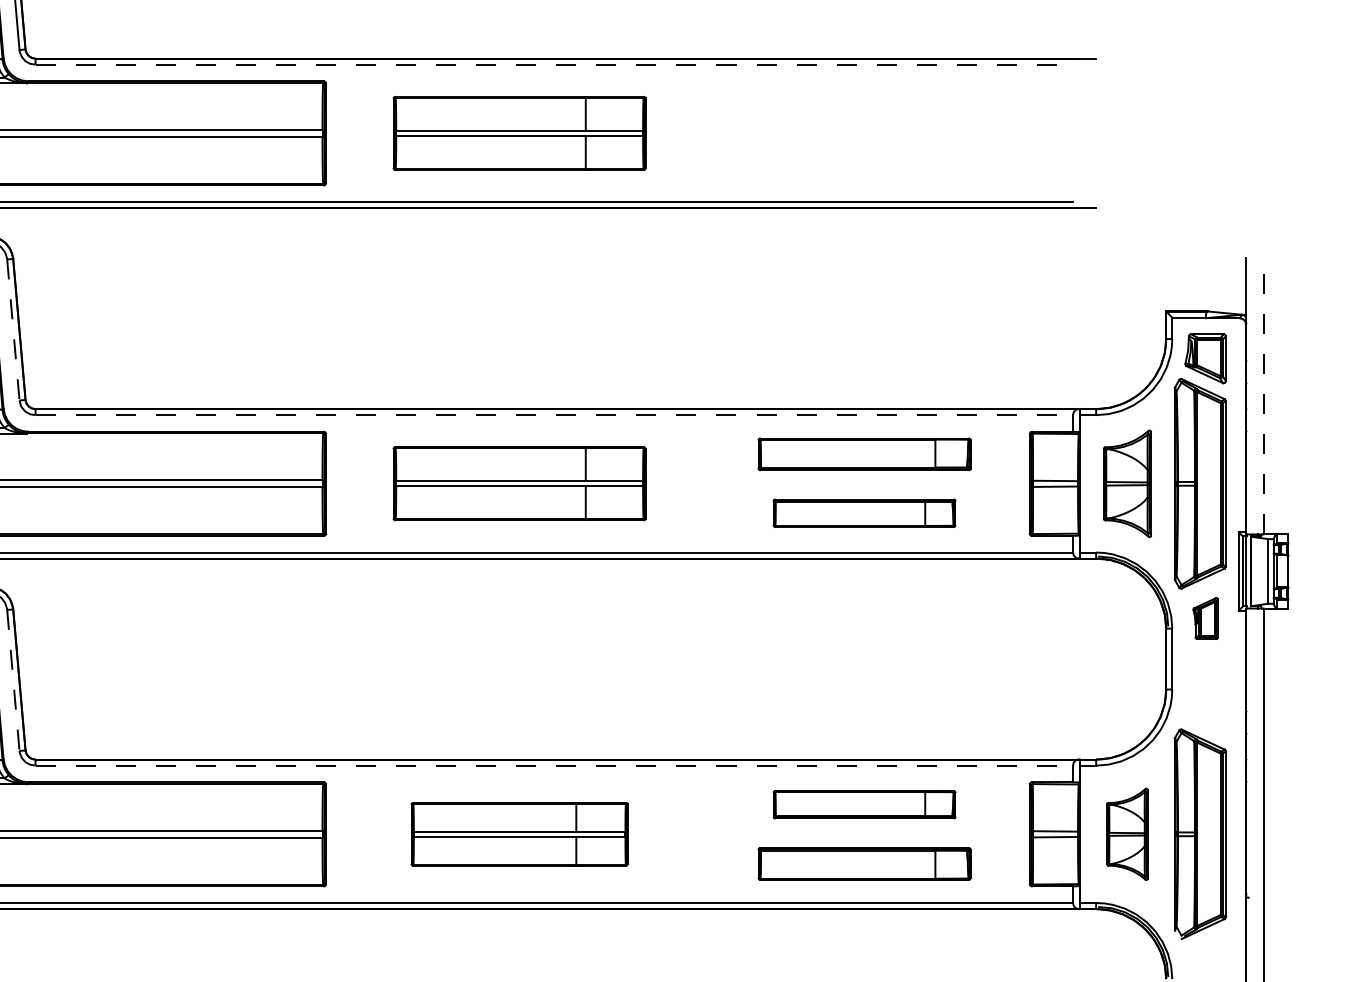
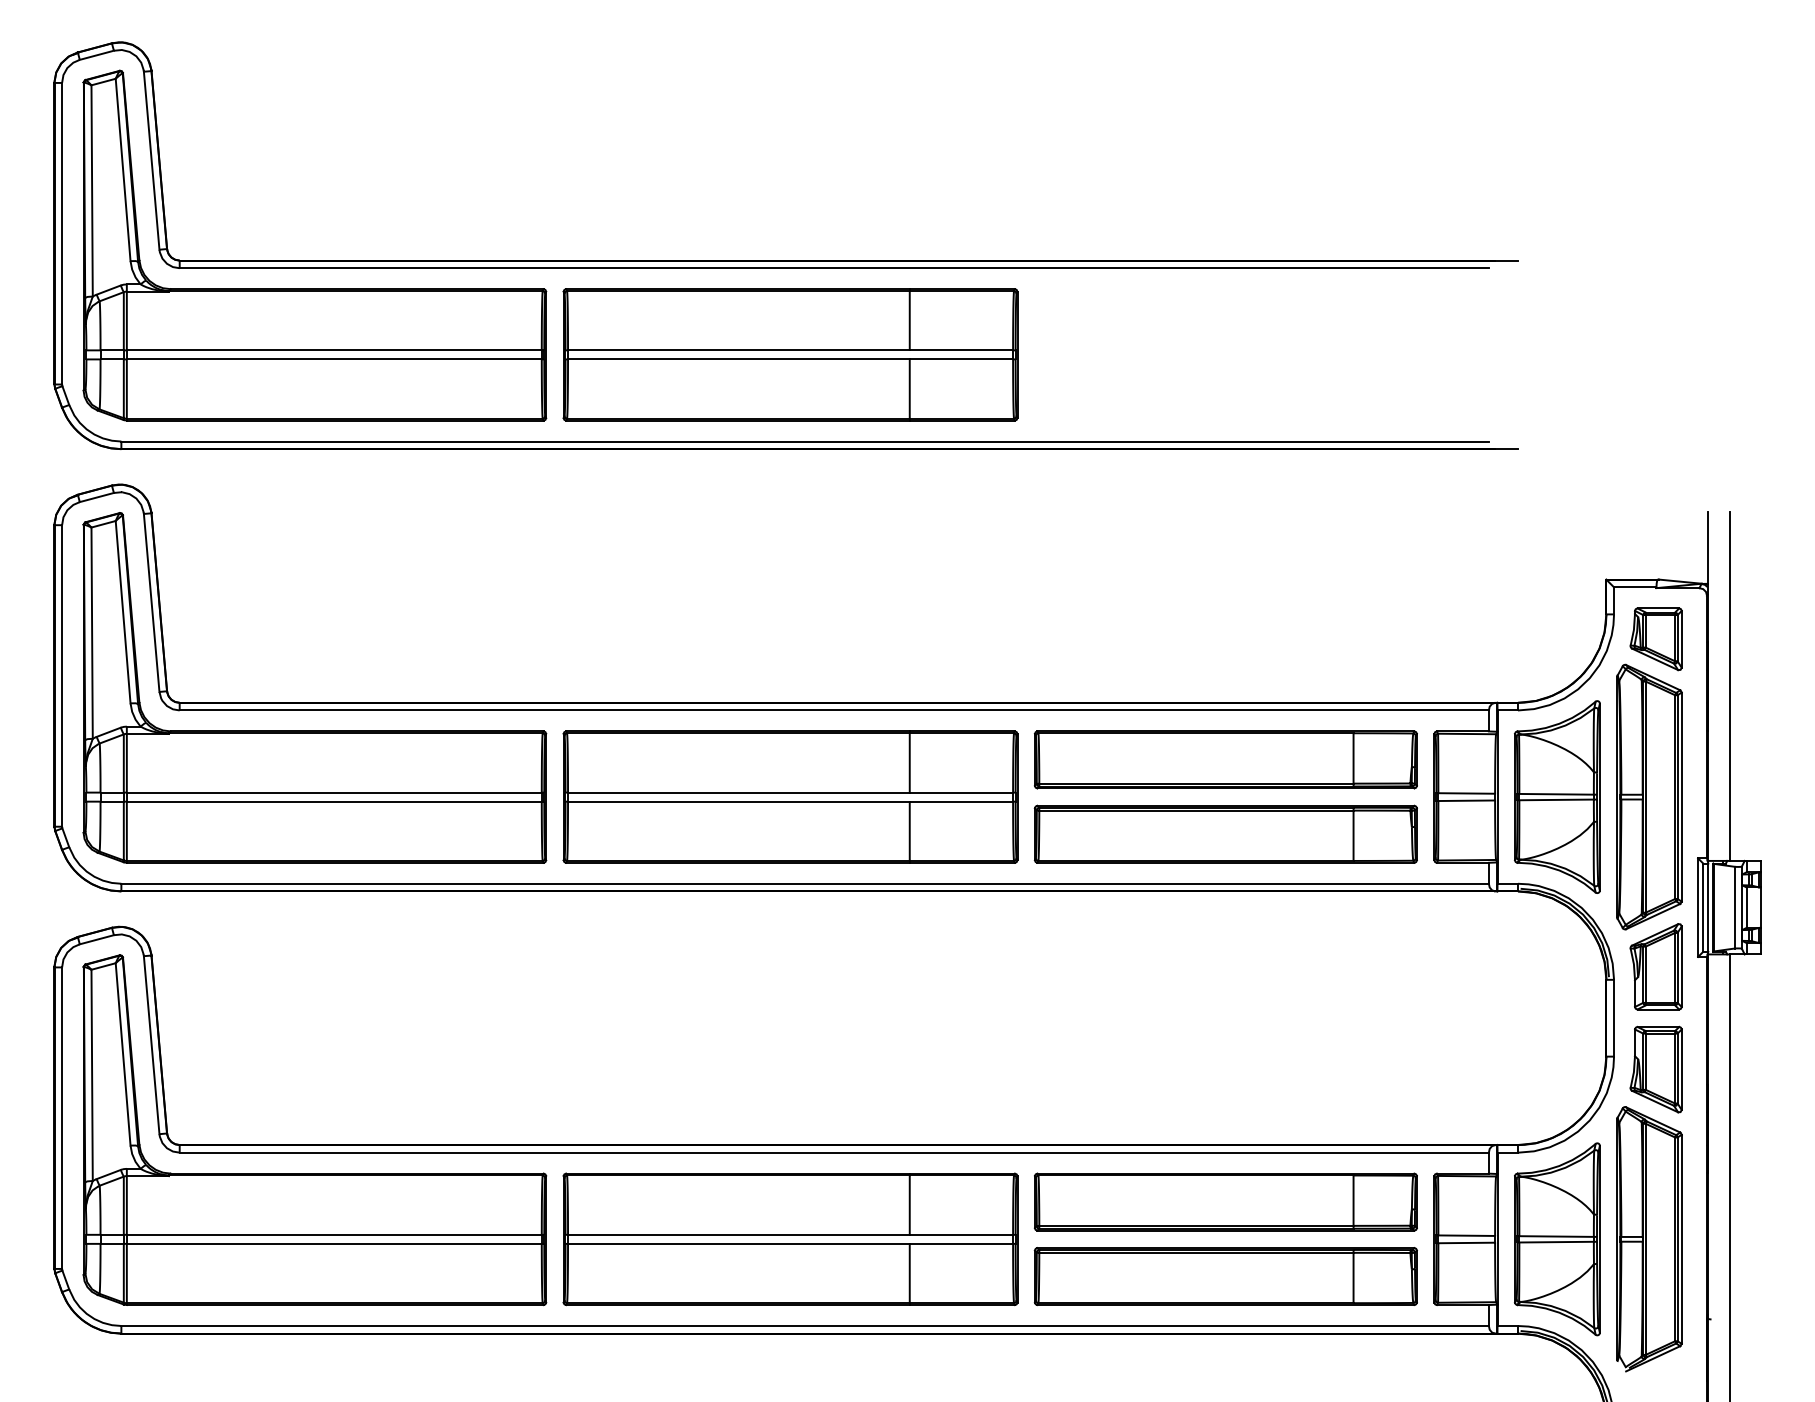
line: (554, 64) -> (834, 268), dashed -> solid
part: (519, 133) -> (790, 354), size x1.43
line: (13, 330) -> (151, 603), dashed -> solid
line: (1264, 396) -> (1730, 686), dashed -> solid
line: (554, 415) -> (834, 710), dashed -> solid
part: (864, 454) -> (1225, 759), size x1.43
part: (519, 483) -> (790, 796), size x1.43
part: (1127, 483) -> (1557, 796), size x1.43
part: (864, 512) -> (1225, 833), size x1.67
part: (1205, 618) -> (1655, 966), size x1.67
line: (13, 680) -> (151, 1045), dashed -> solid
part: (1205, 699) -> (1655, 1069), added
line: (554, 765) -> (834, 1152), dashed -> solid
part: (864, 804) -> (1225, 1201), size x1.67
part: (519, 834) -> (790, 1239), size x1.67
part: (1127, 834) -> (1557, 1239), size x1.67
part: (864, 863) -> (1225, 1276), size x1.43

